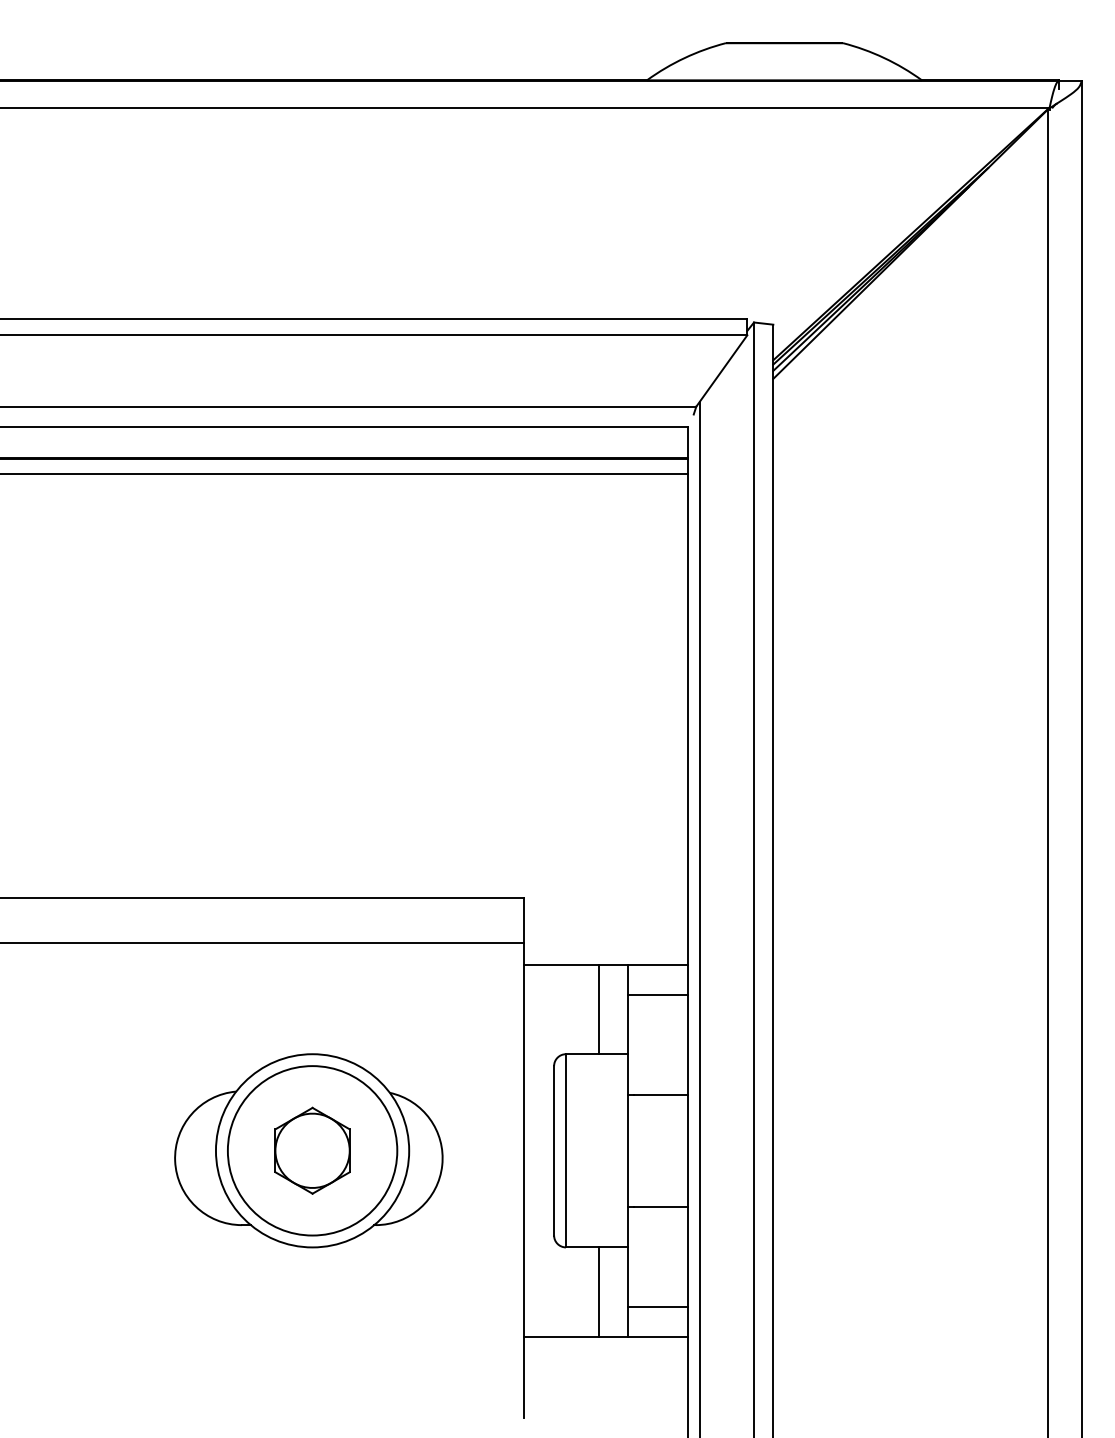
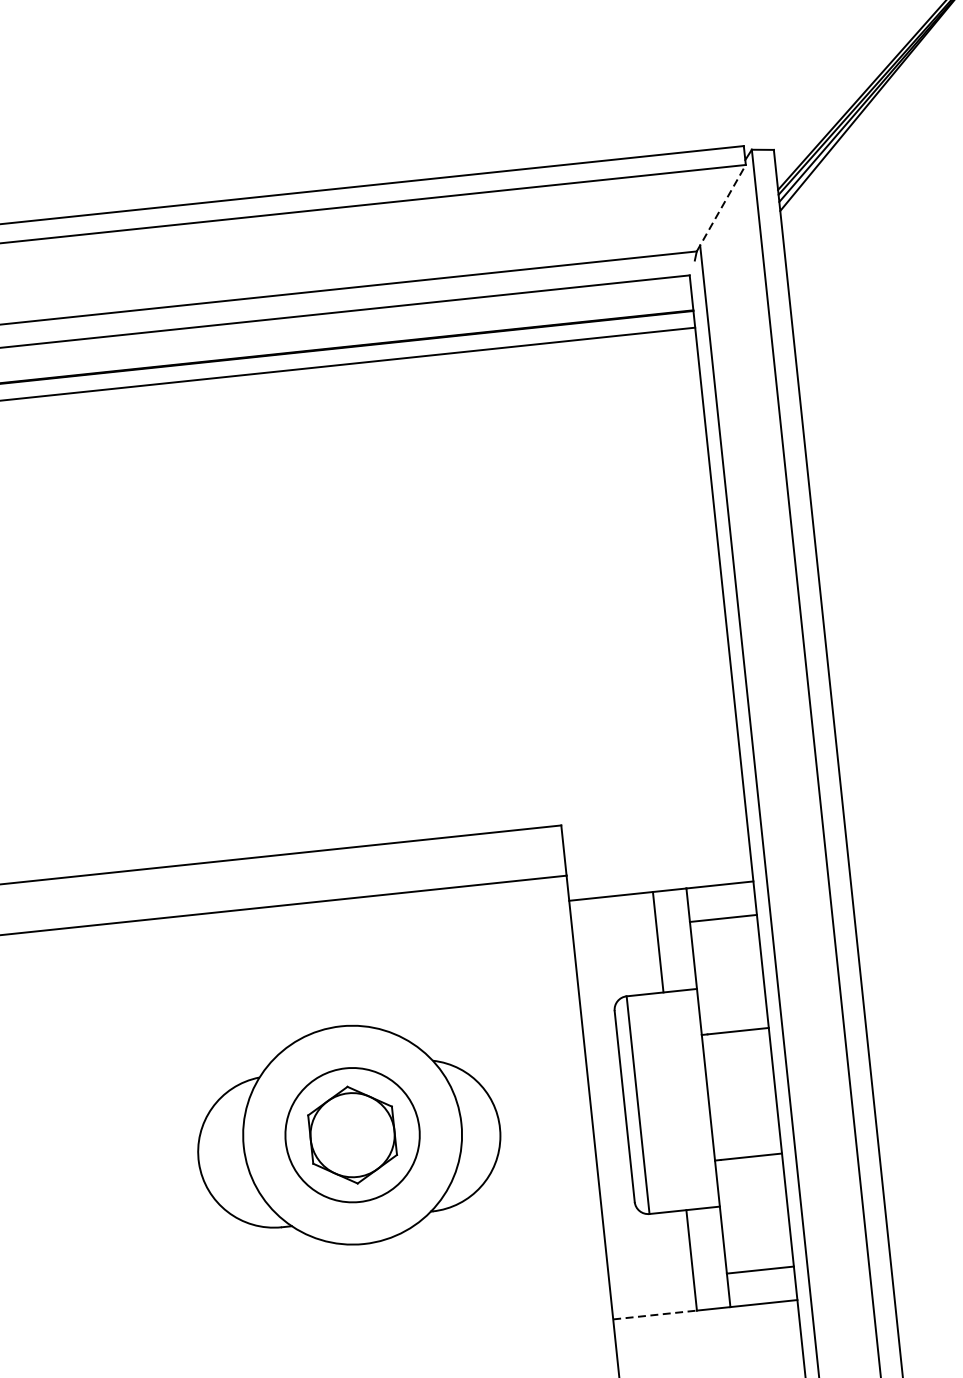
line: (721, 371) -> (721, 208), solid -> dashed
circle: (312, 1150) -> (352, 1134), size x0.7
line: (562, 1336) -> (656, 1314), solid -> dashed

